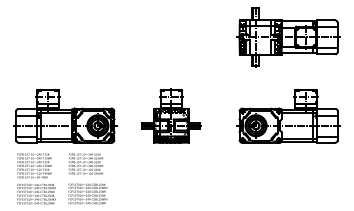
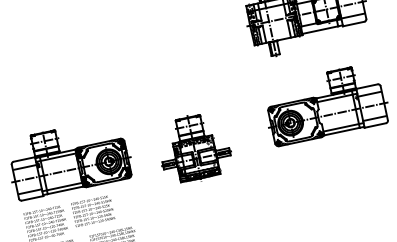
part: (171, 115) -> (194, 146), moved
text: (86, 163) -> (93, 210), moved

